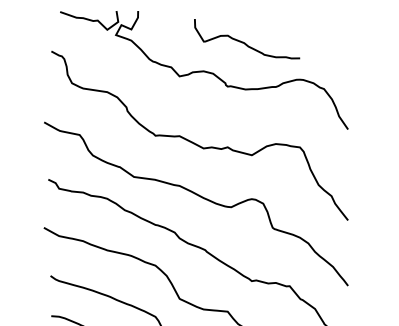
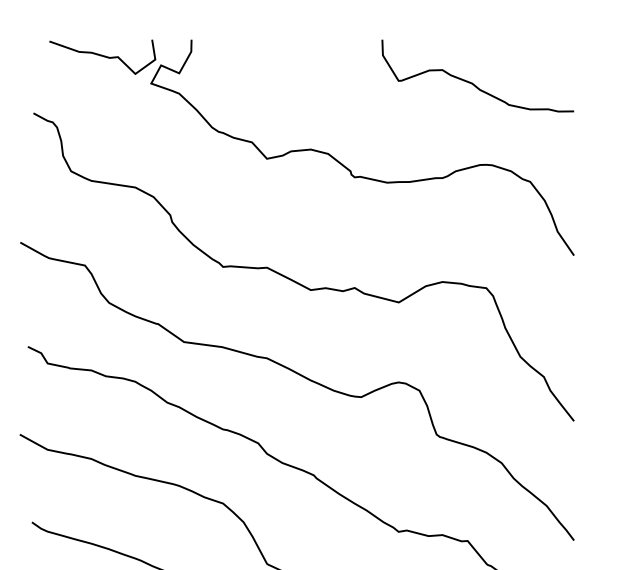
curve: (245, 42) -> (474, 82), moved

